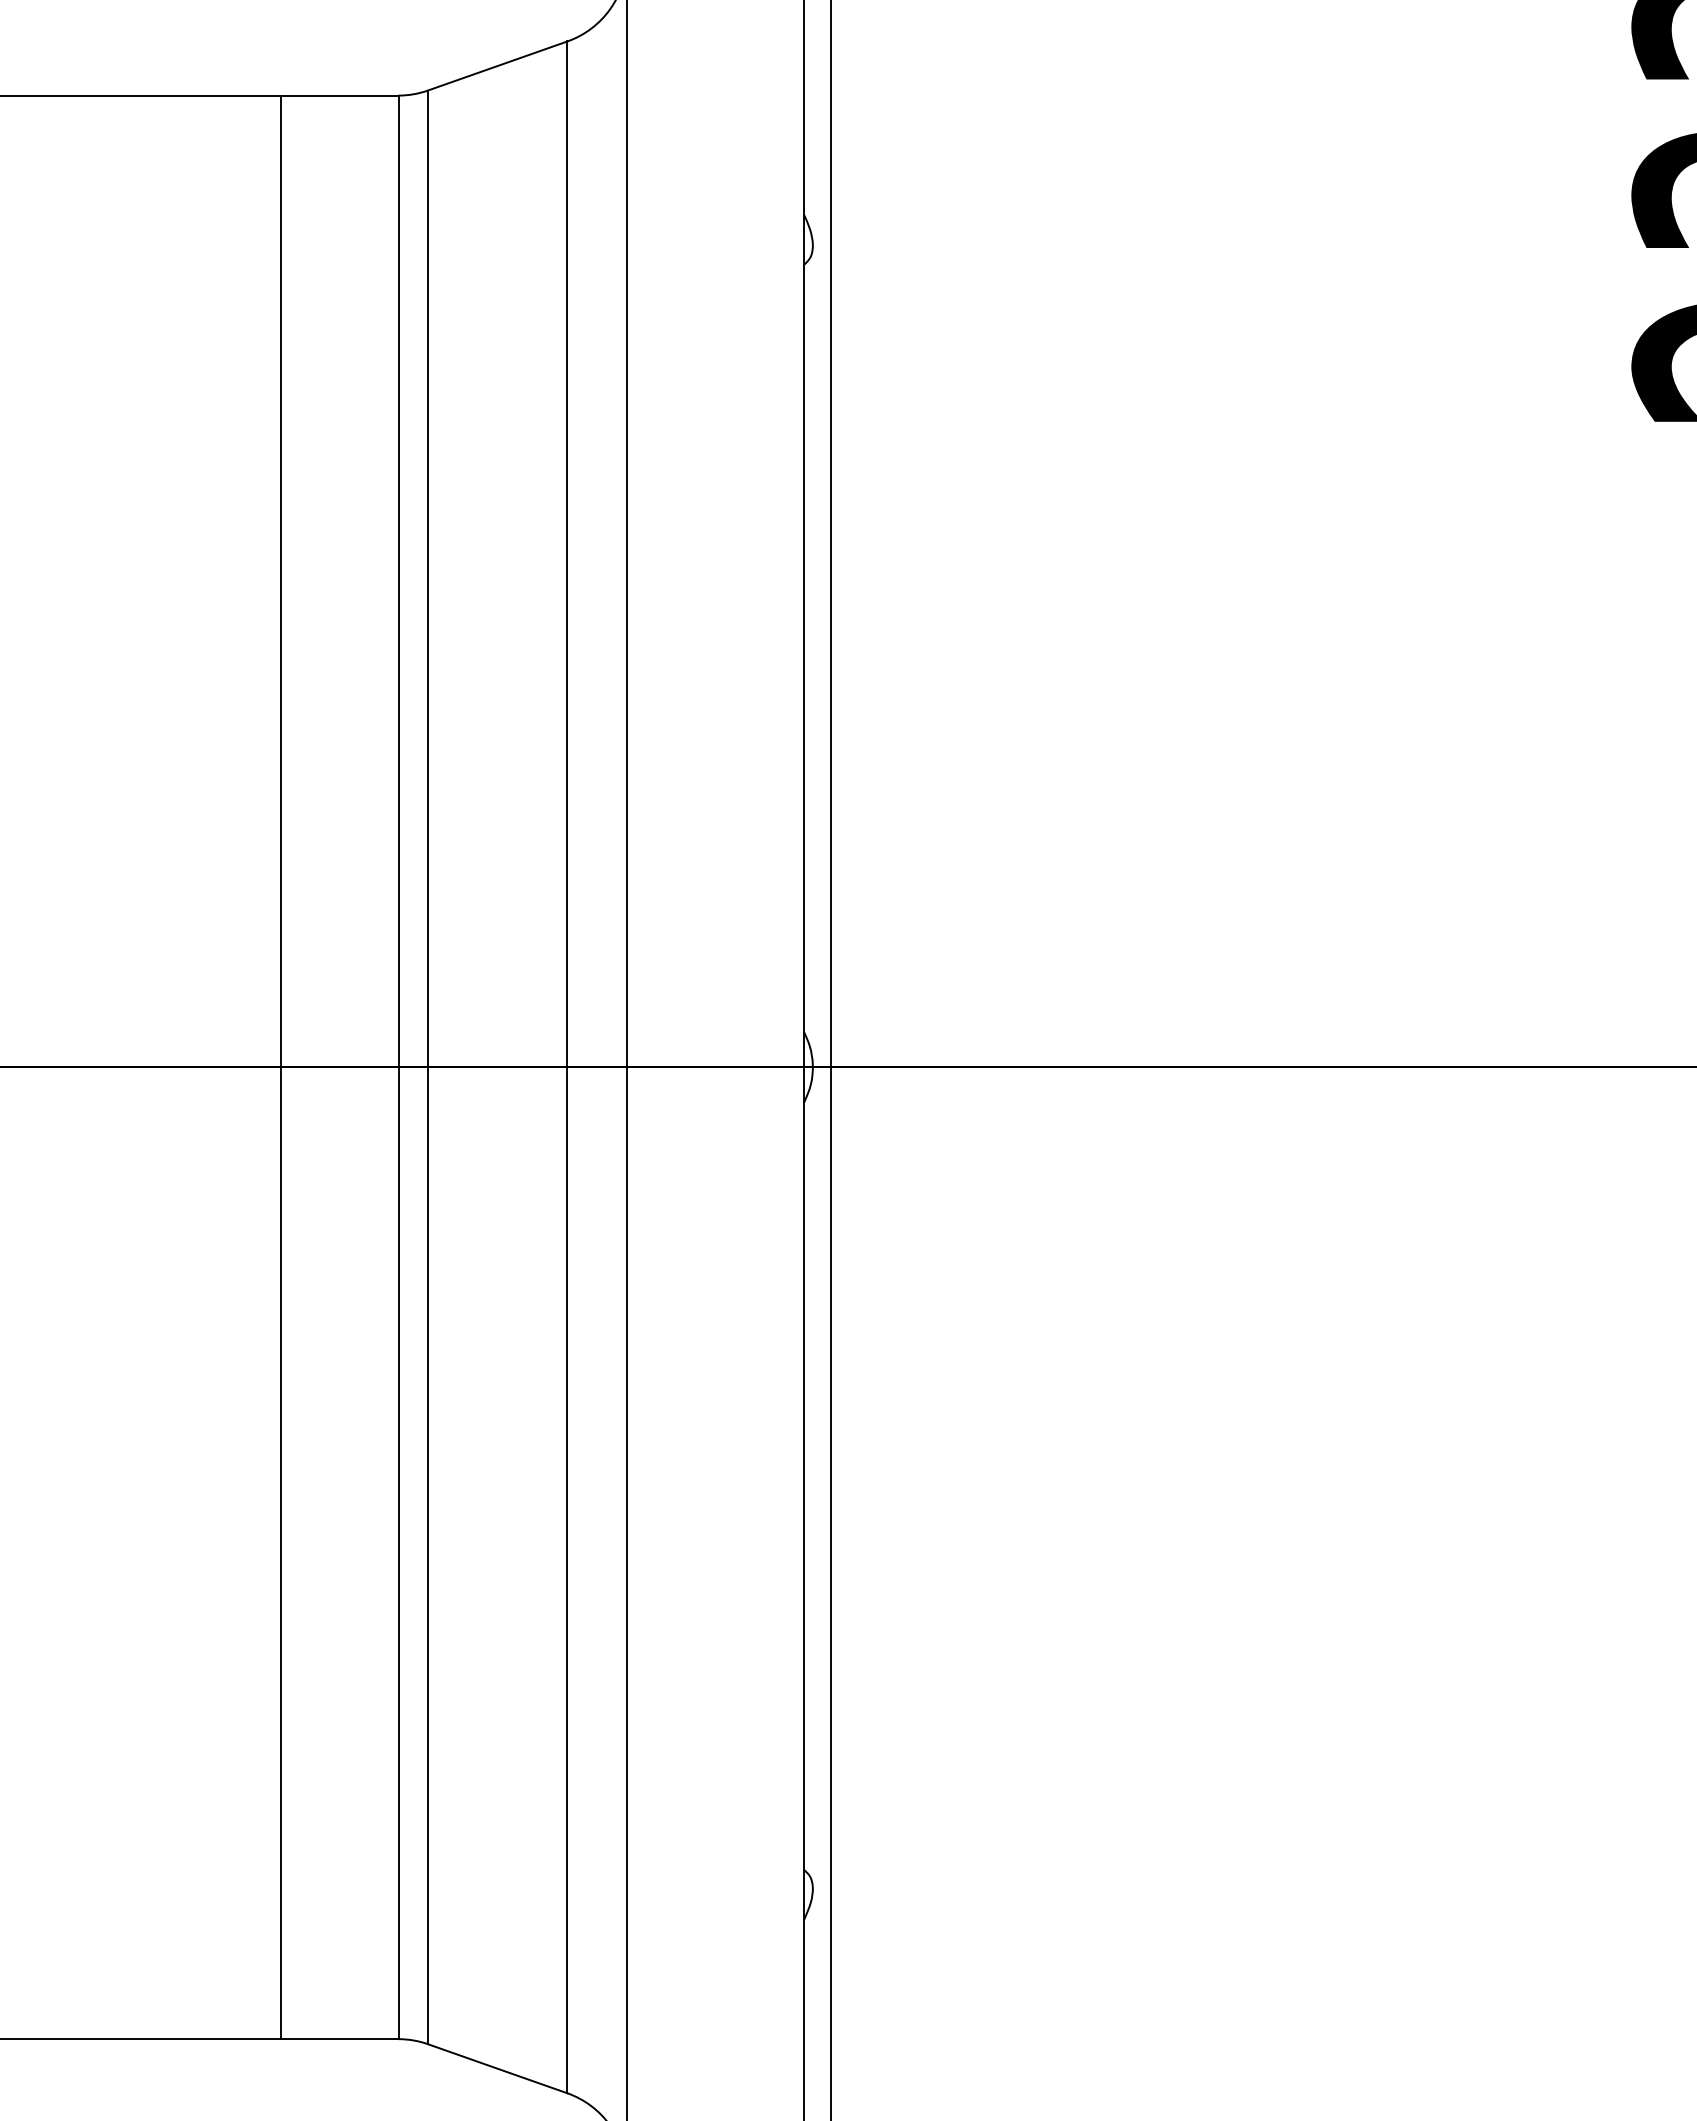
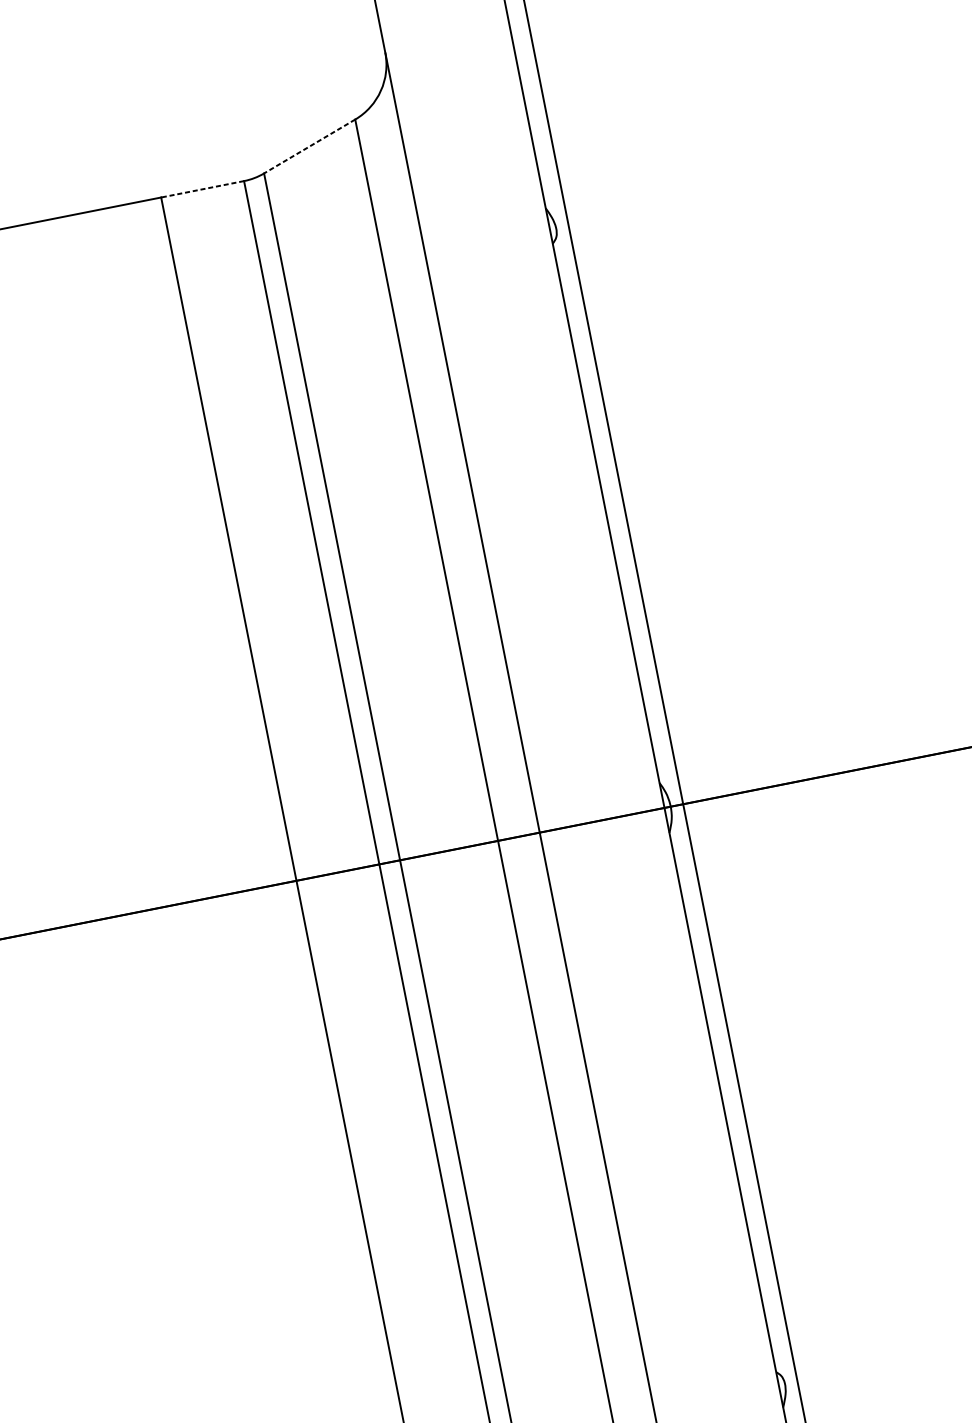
line: (497, 66) -> (309, 146), solid -> dashed
line: (339, 95) -> (202, 189), solid -> dashed

